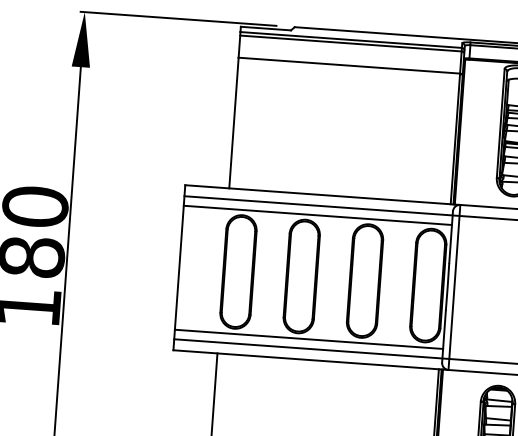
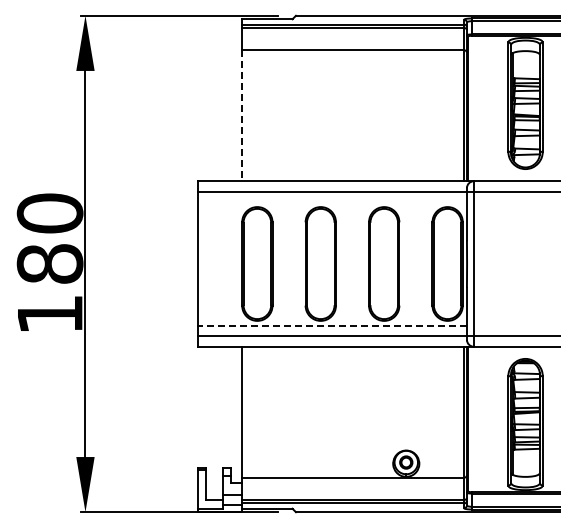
line: (234, 123) -> (242, 116), solid -> dashed
line: (317, 215) -> (332, 201), removed
line: (308, 339) -> (332, 326), solid -> dashed

